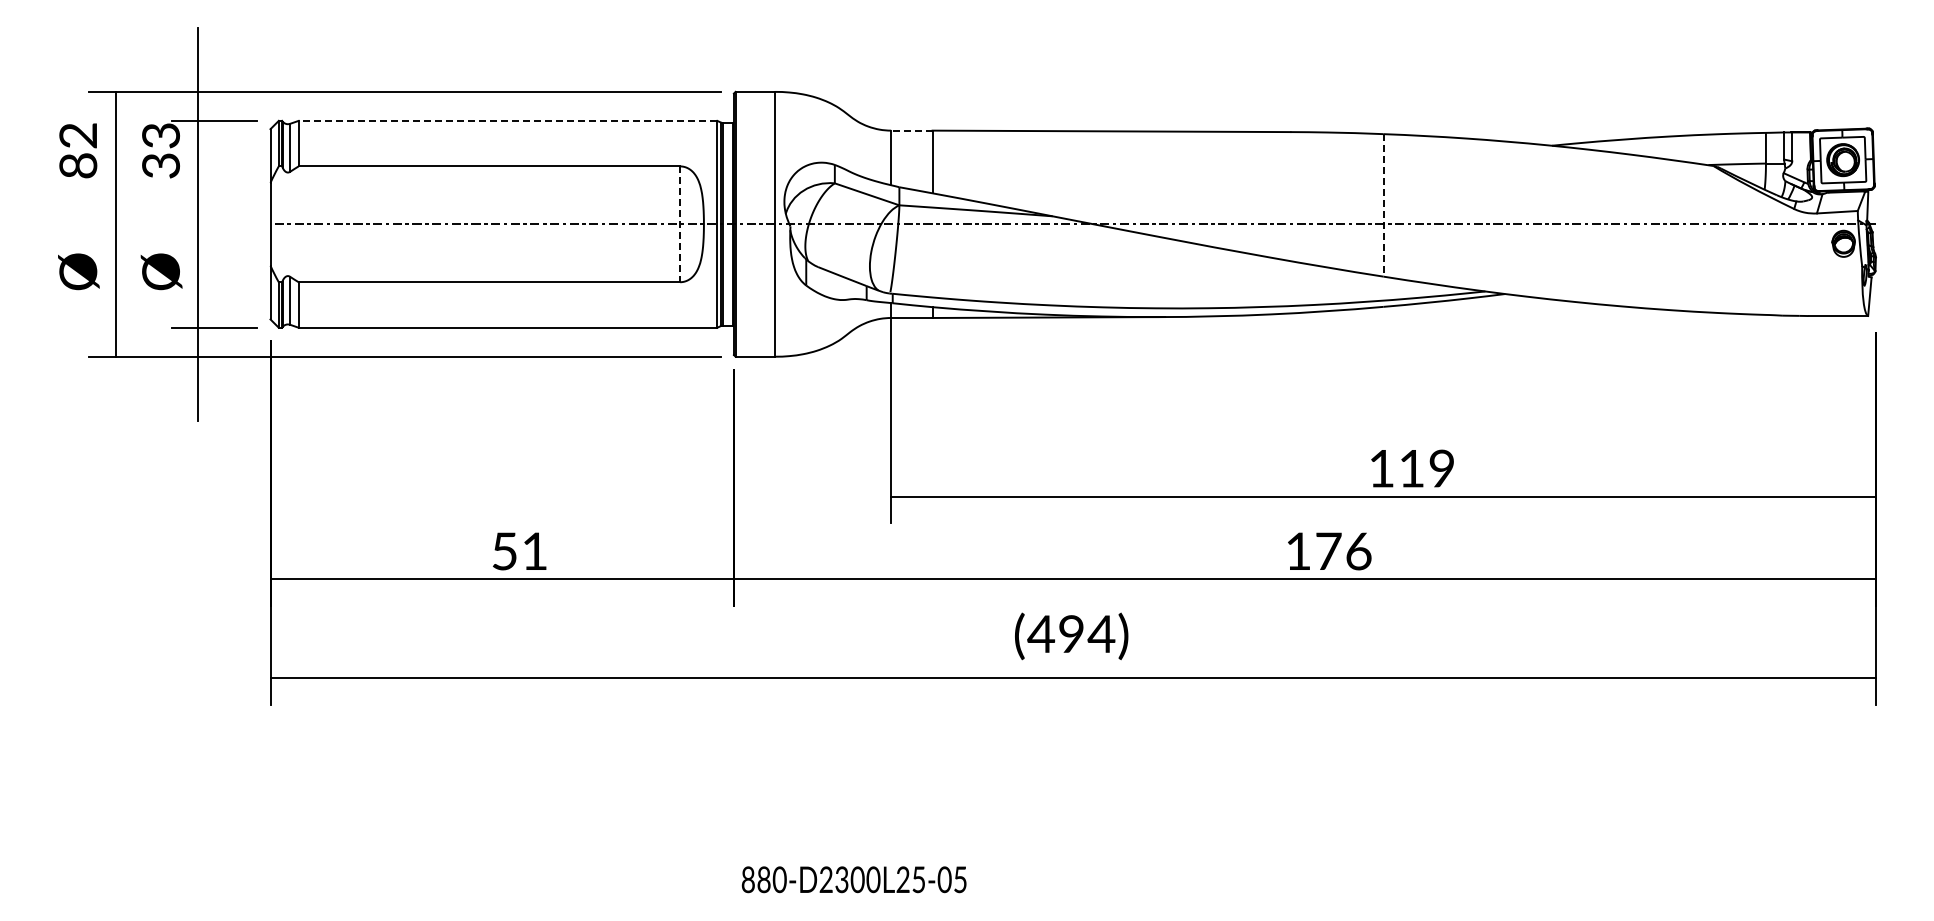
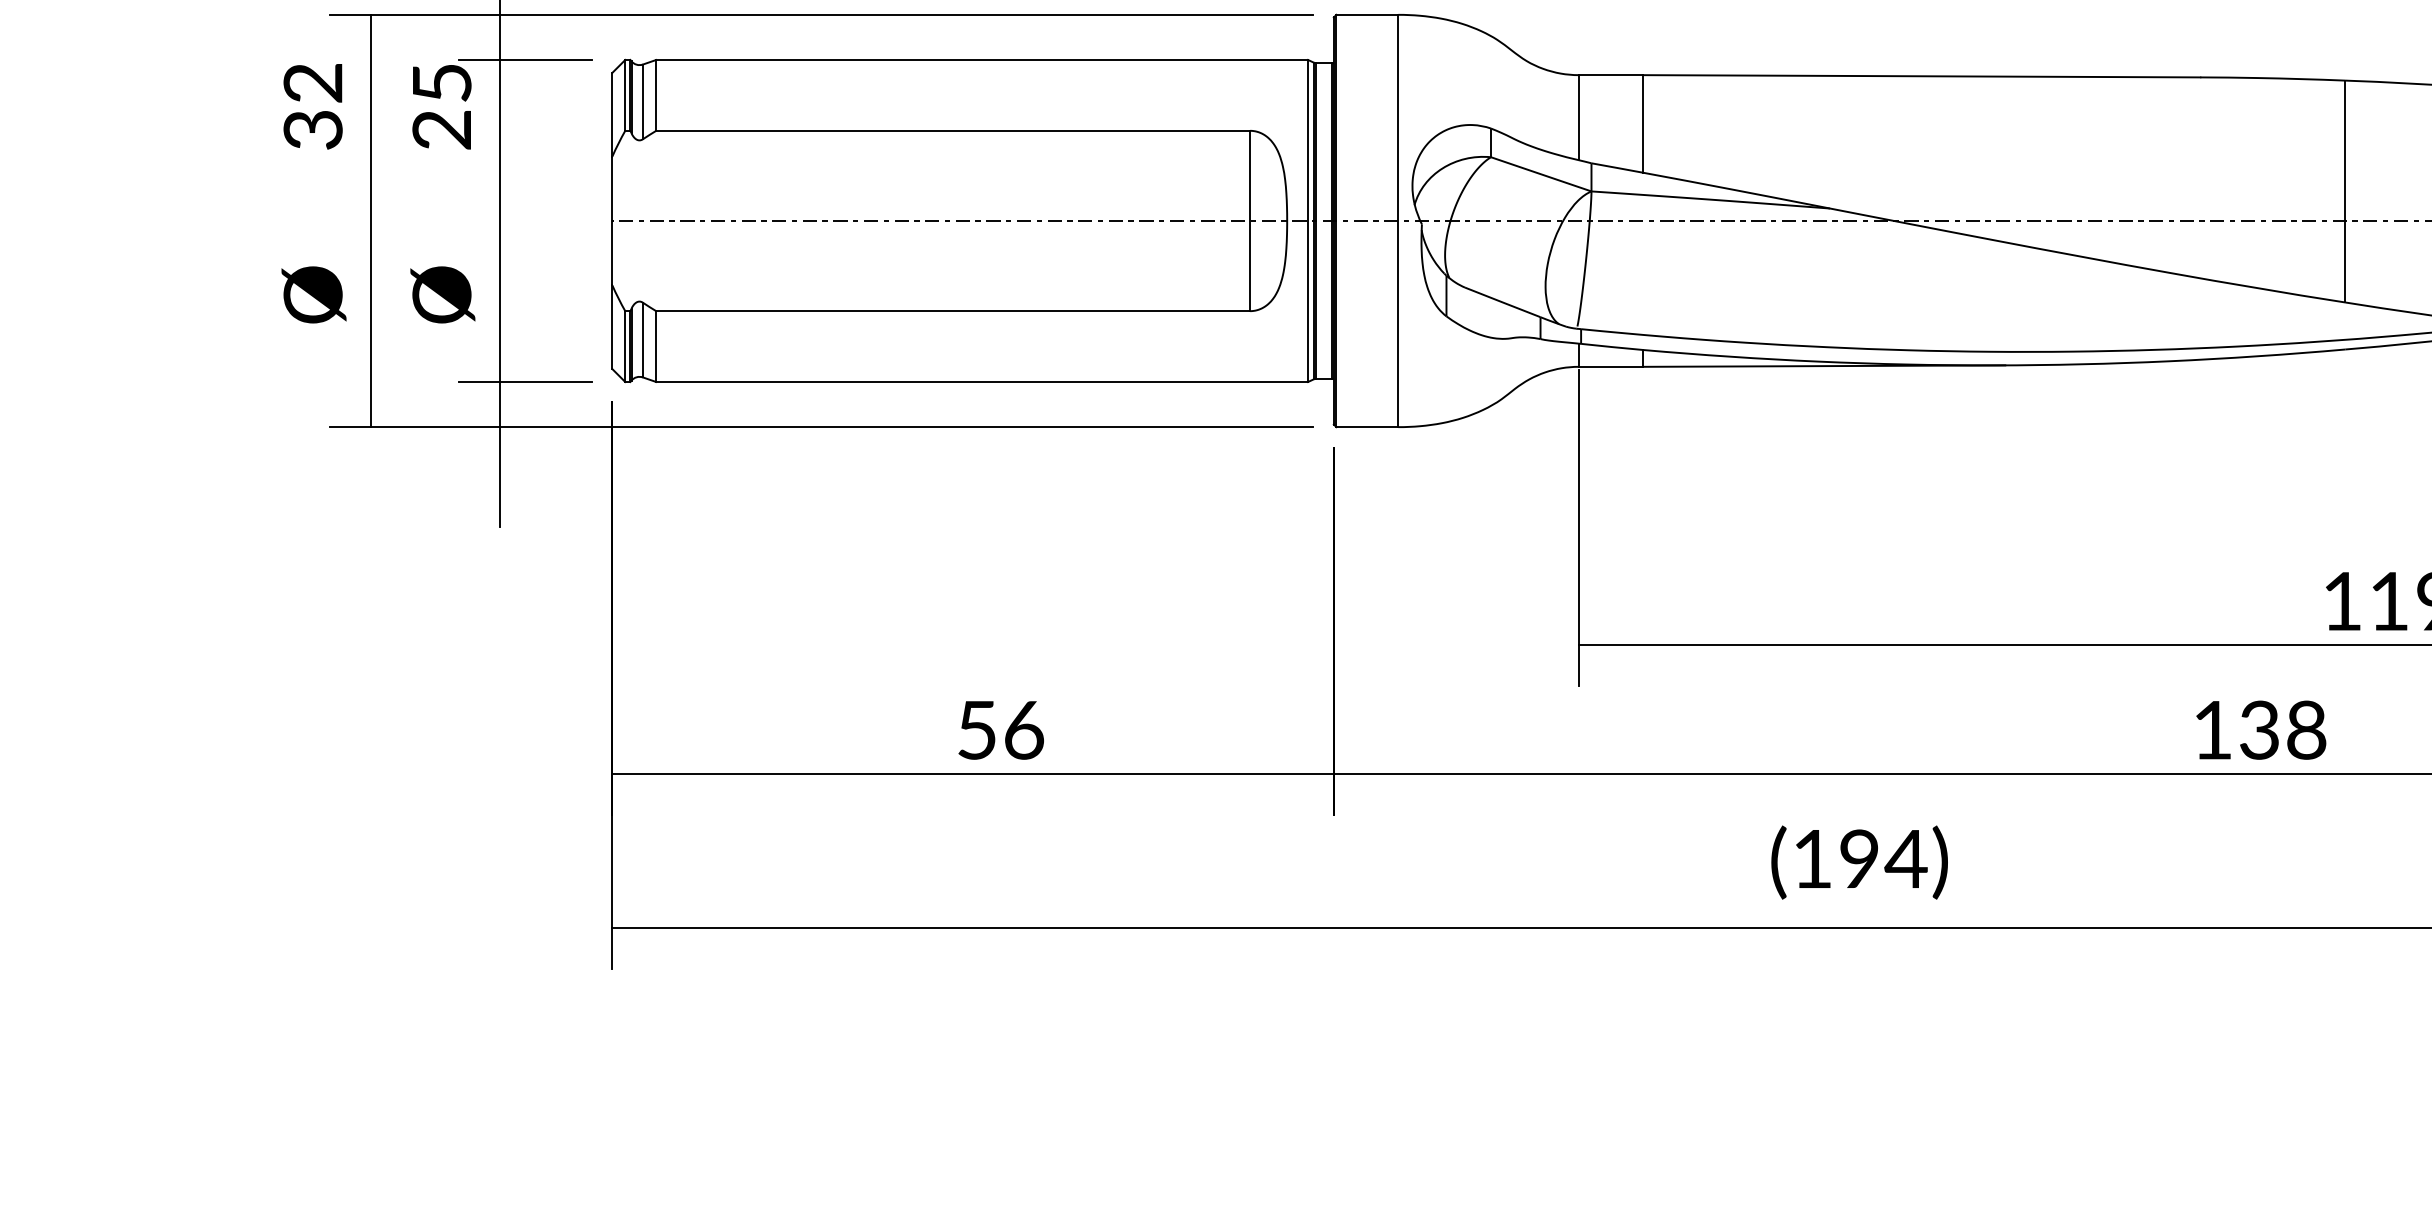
line: (507, 120) -> (981, 59), dashed -> solid
line: (911, 130) -> (1610, 74), dashed -> solid
text: (160, 150) -> (441, 106), 33 -> 25
text: (77, 165) -> (311, 129), 82 -> 32
line: (1383, 205) -> (2345, 191), dashed -> solid
line: (680, 224) -> (1250, 221), dashed -> solid
text: (534, 551) -> (1023, 730), 51 -> 56
text: (1343, 551) -> (2282, 730), 176 -> 138
text: (1041, 633) -> (1812, 858), (494) -> (194)

